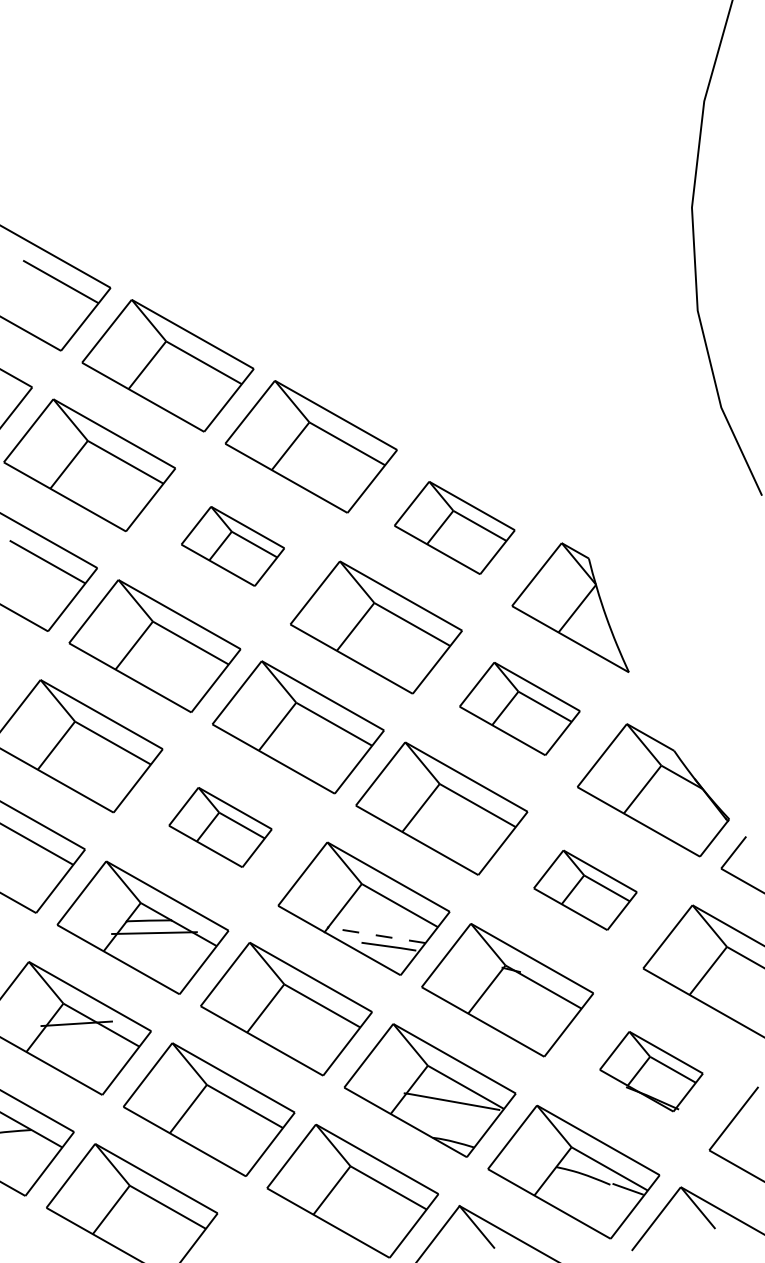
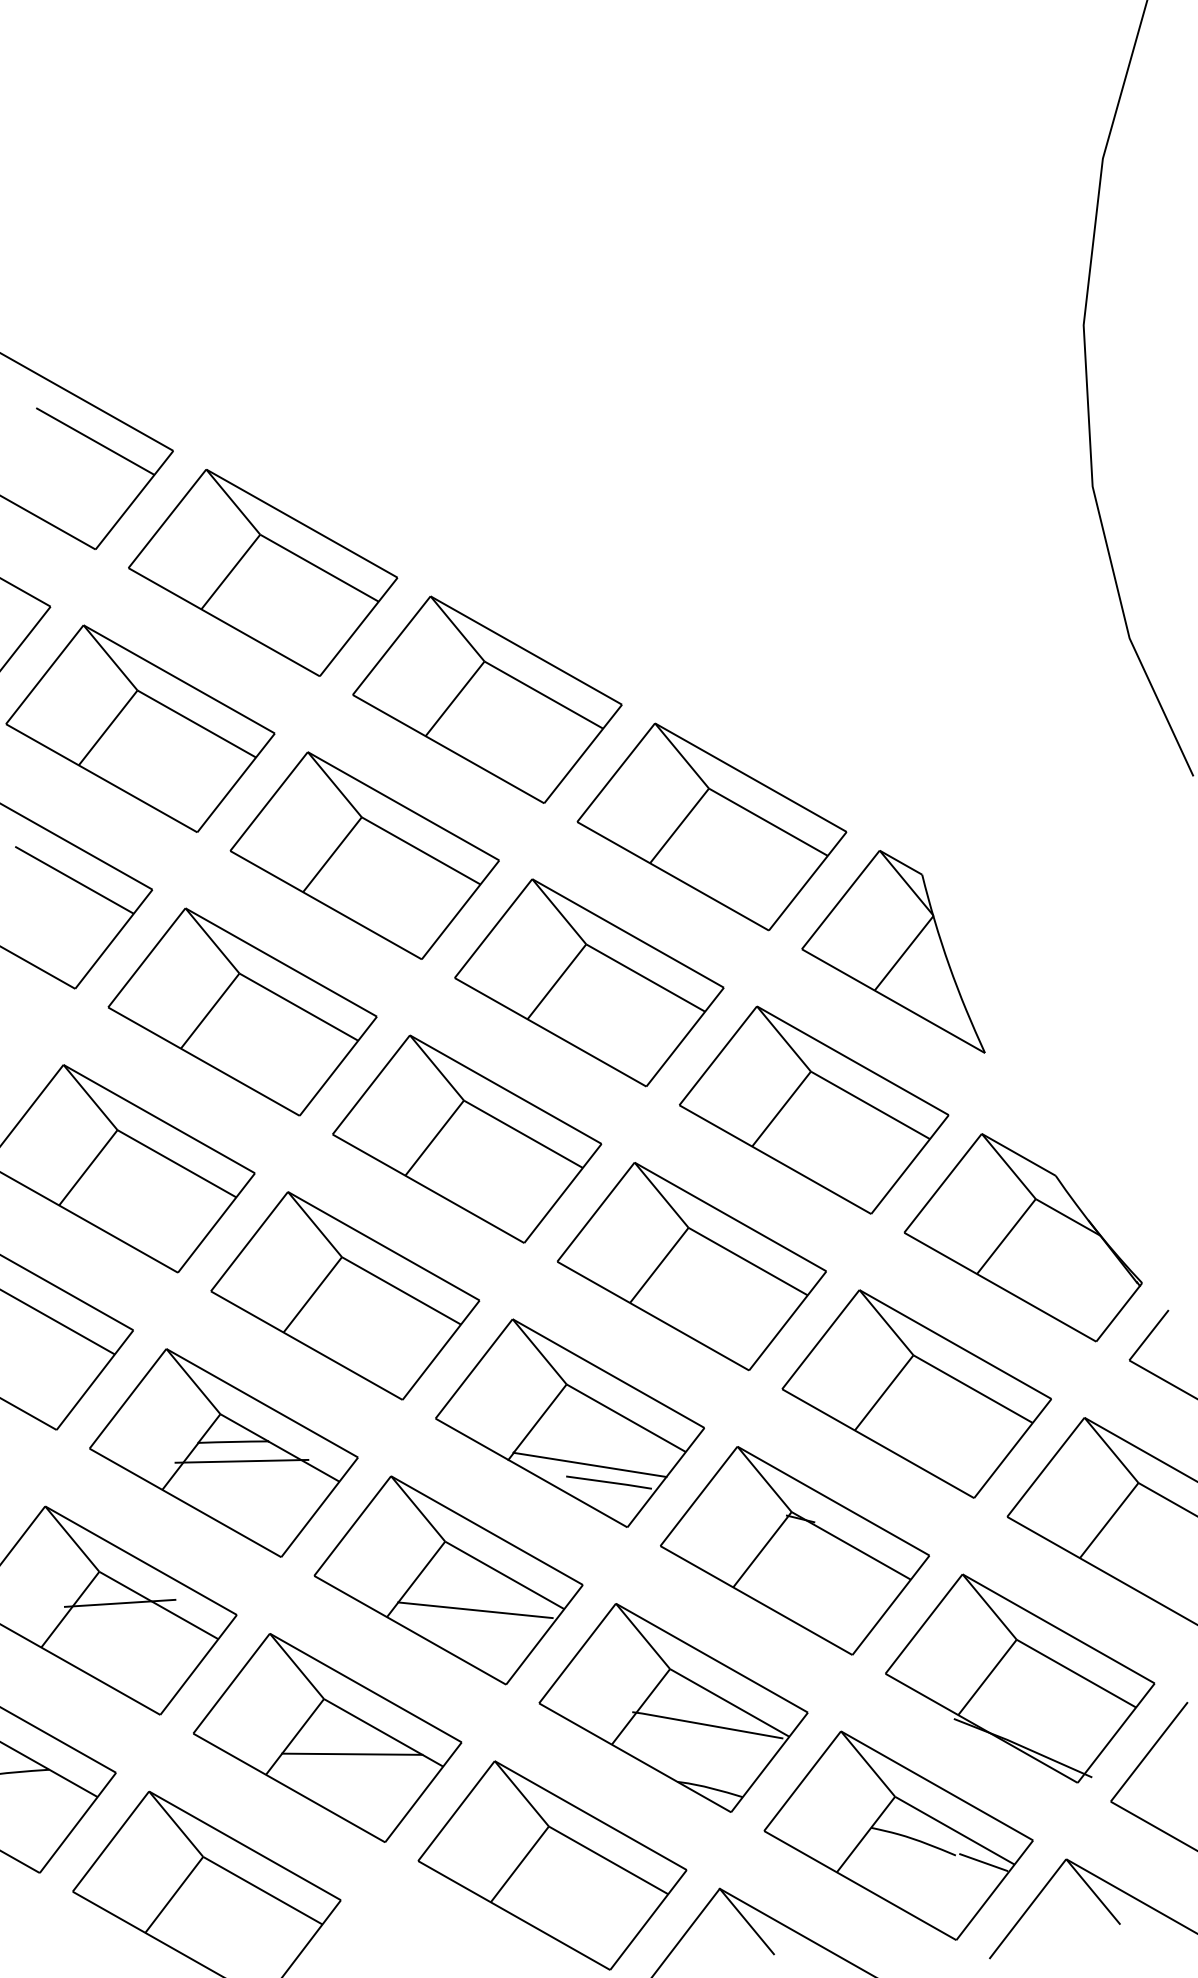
part: (454, 527) -> (711, 826), size x1.43
part: (232, 546) -> (364, 855), size x1.67
part: (519, 708) -> (813, 1109), size x1.43
part: (220, 827) -> (345, 1295), size x1.67
part: (585, 890) -> (916, 1394), size x1.67
line: (376, 935) -> (589, 1465), dashed -> solid
line: (303, 1028) -> (475, 1610), added
part: (651, 1071) -> (1020, 1678), size x1.67
line: (224, 1119) -> (351, 1753), added

